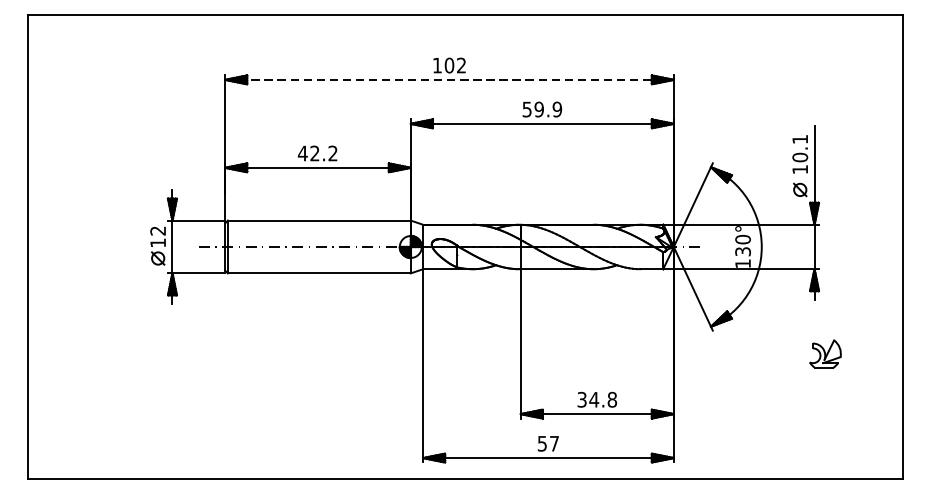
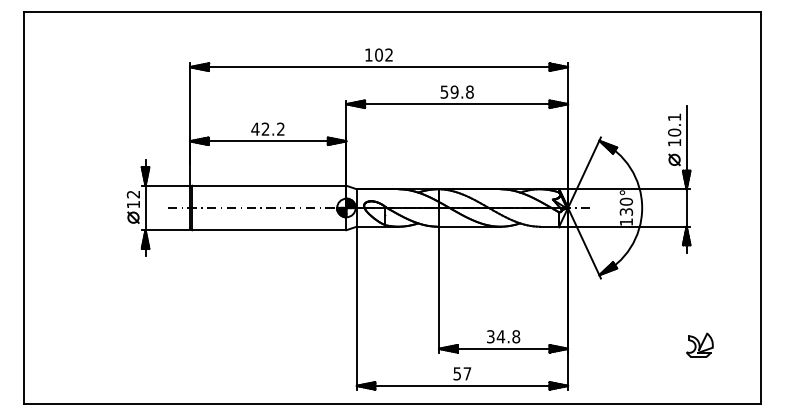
line: (450, 80) -> (379, 67), dashed -> solid
text: (556, 108) -> (469, 91), 59.9 -> 59.8
part: (825, 353) -> (699, 344), moved

